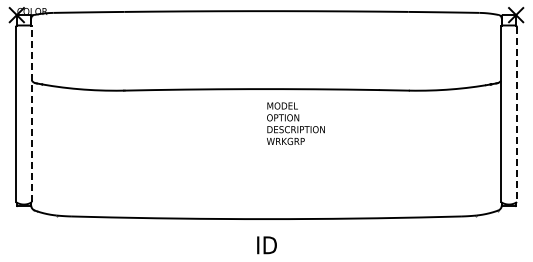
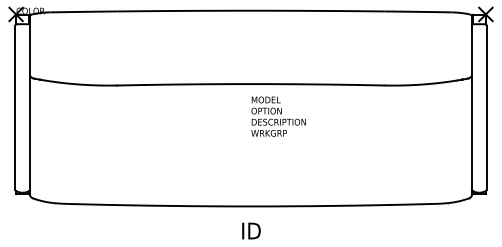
line: (31, 113) -> (29, 107), dashed -> solid
line: (517, 115) -> (487, 108), dashed -> solid

